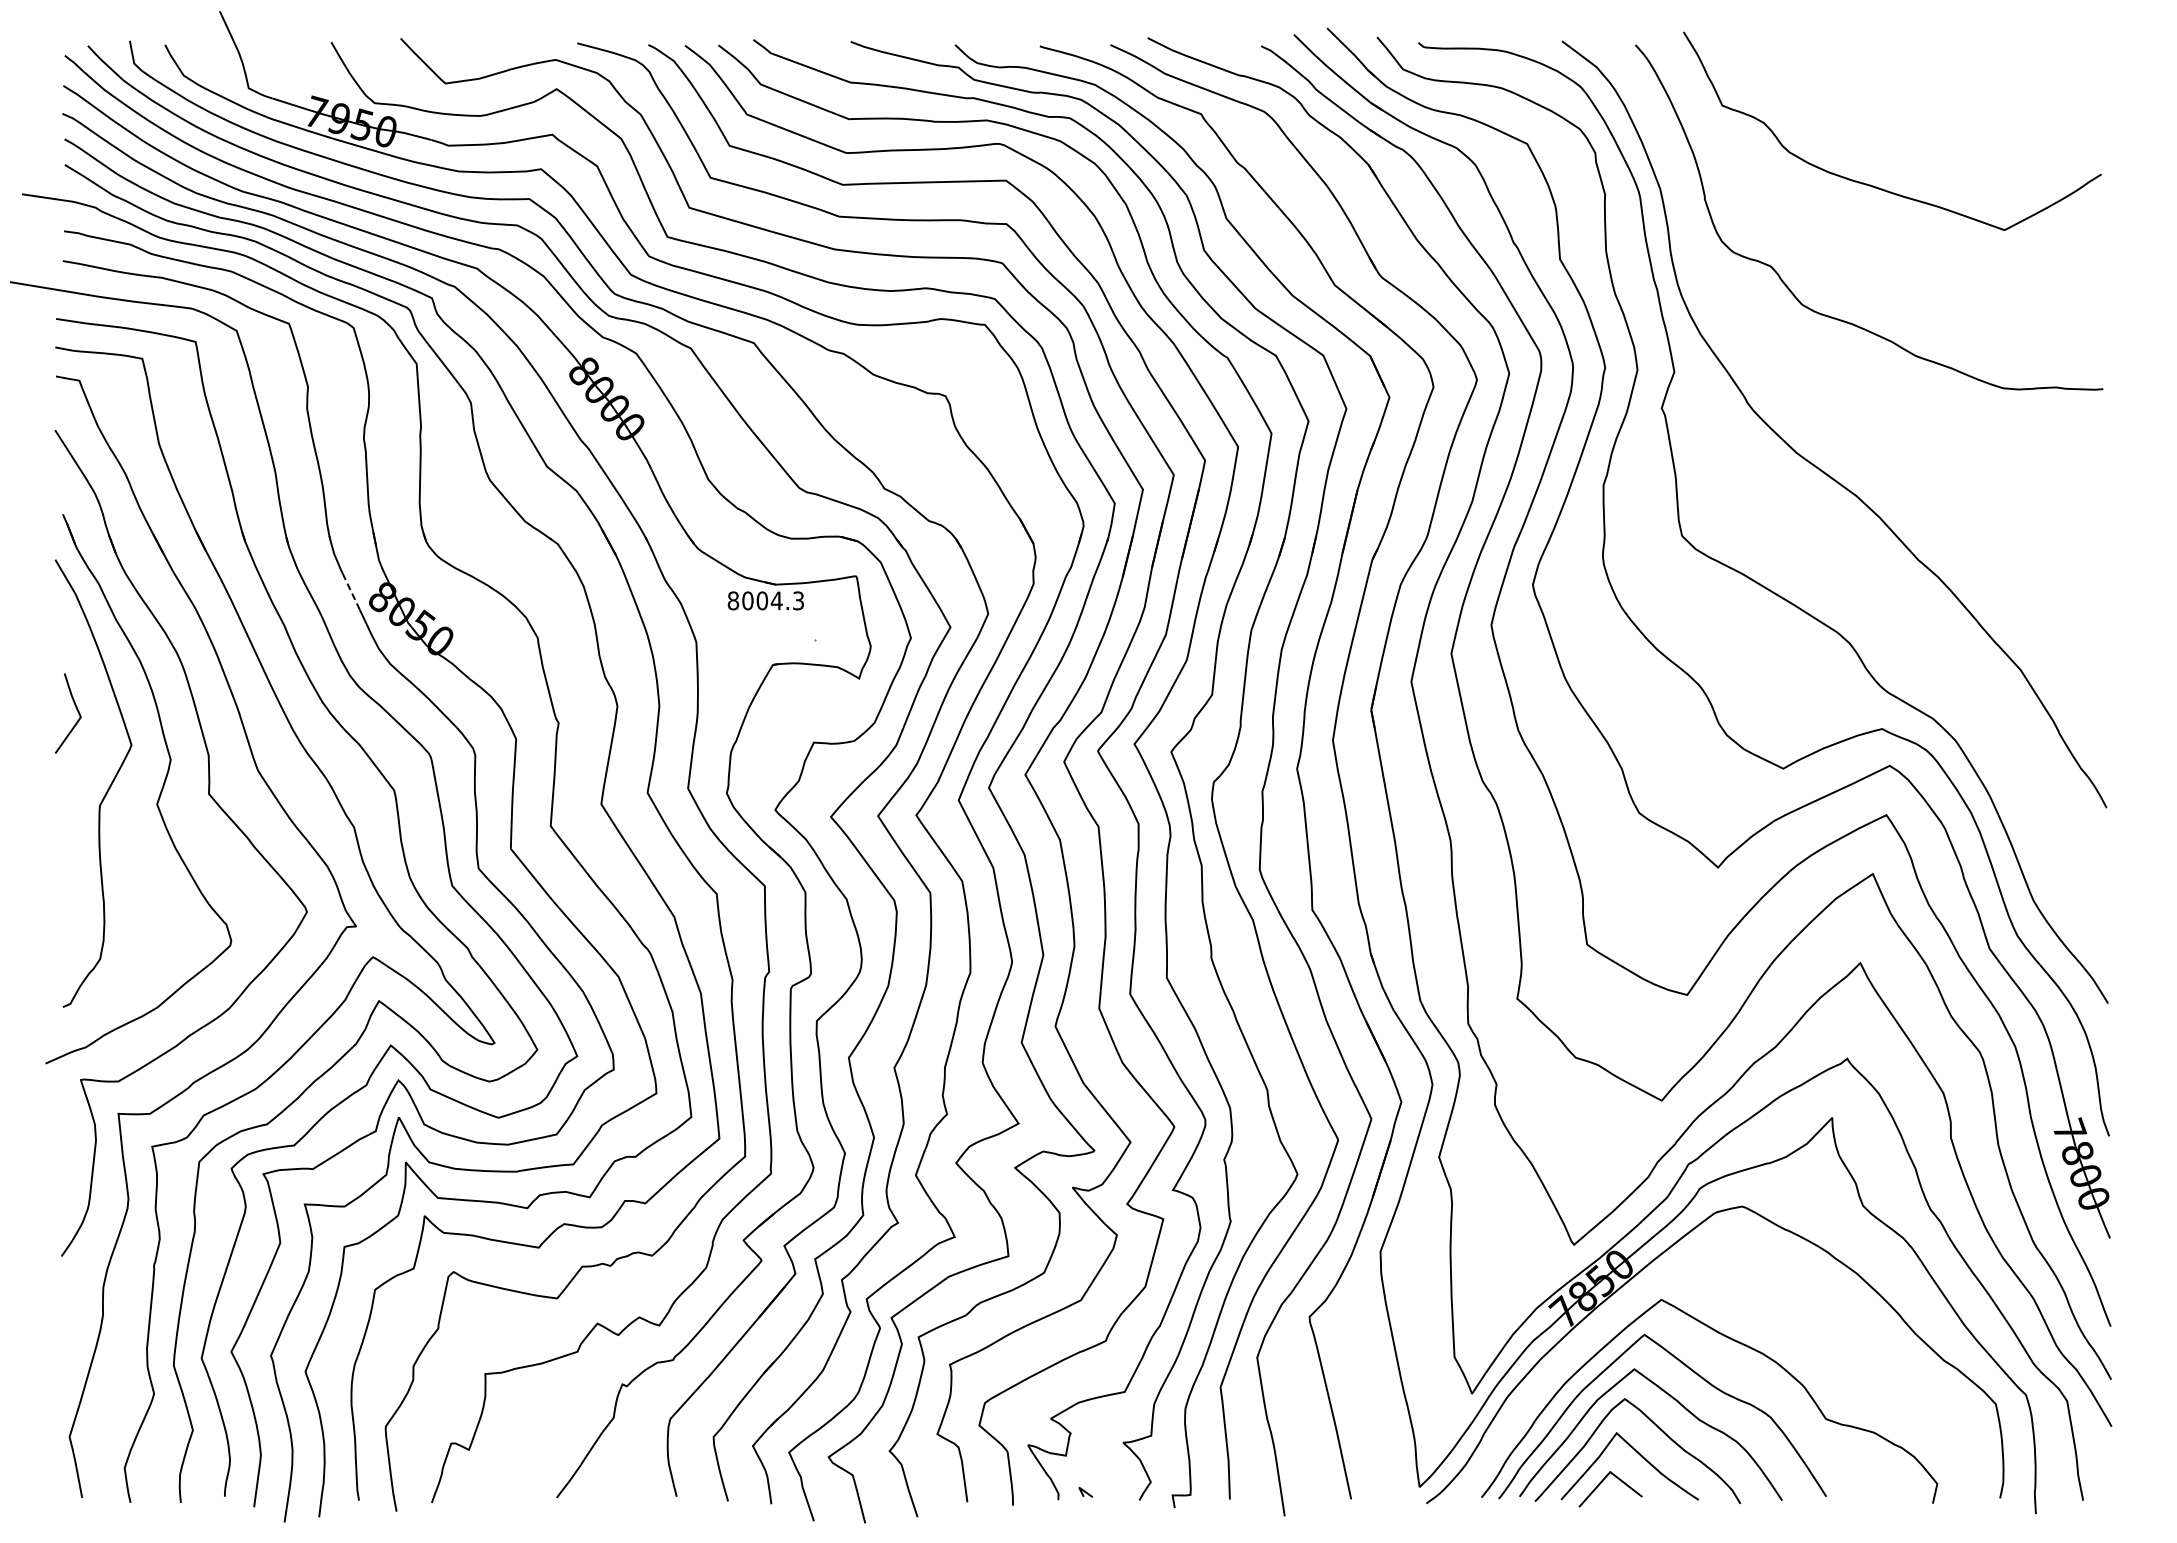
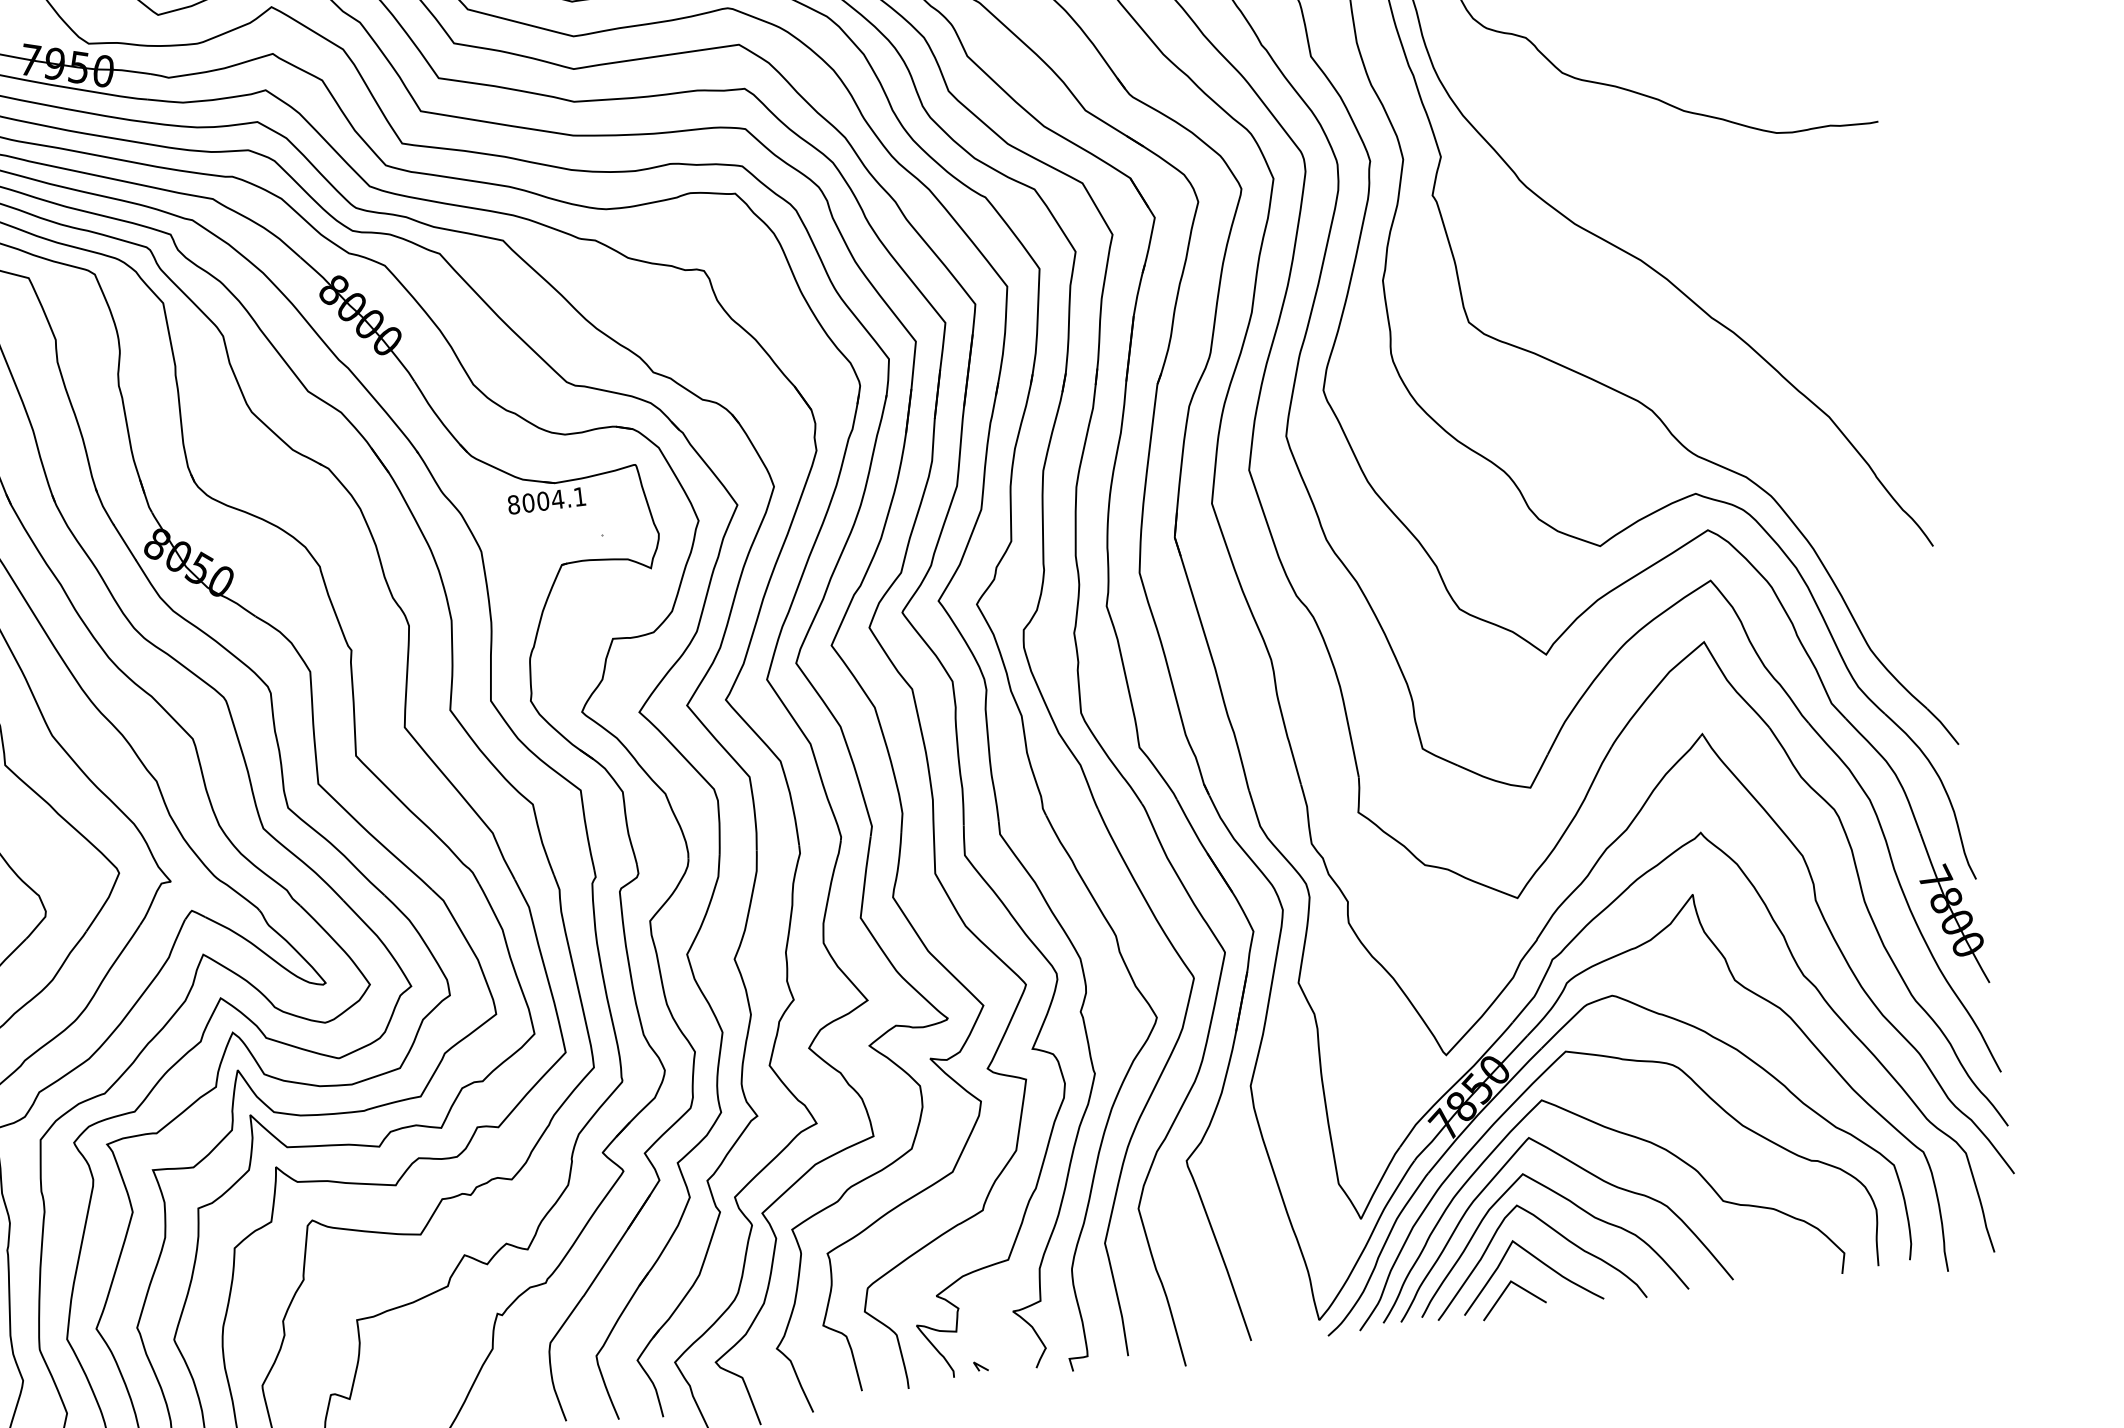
line: (351, 592) -> (125, 543), dashed -> solid
text: (798, 600) -> (579, 496), 8004.3 -> 8004.1
curve: (1645, 1291) -> (1524, 1093), added

